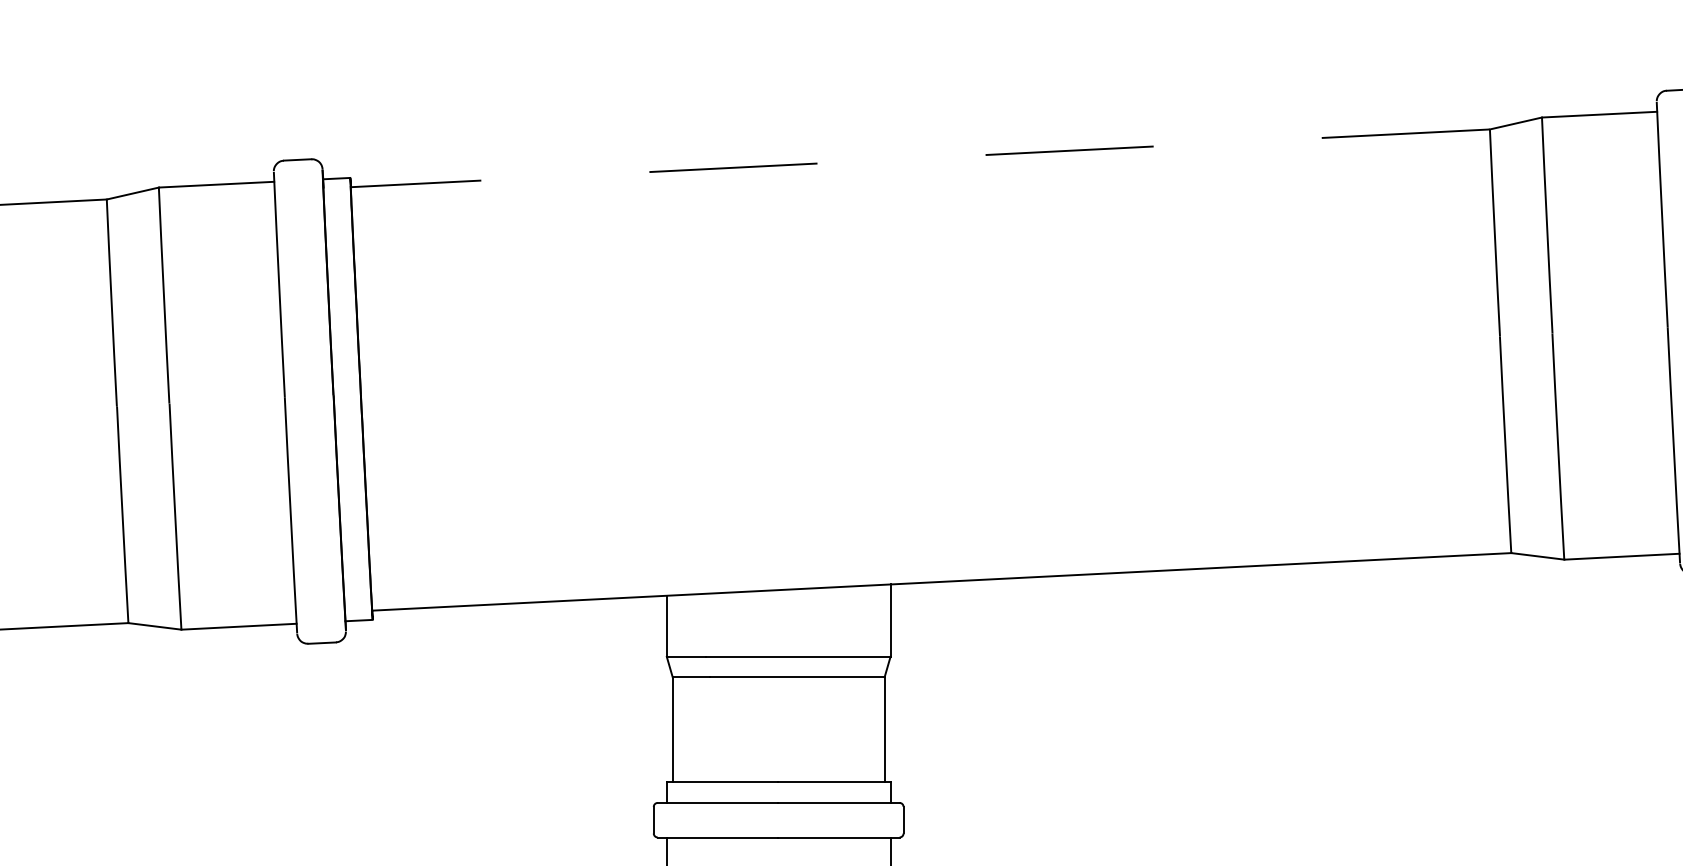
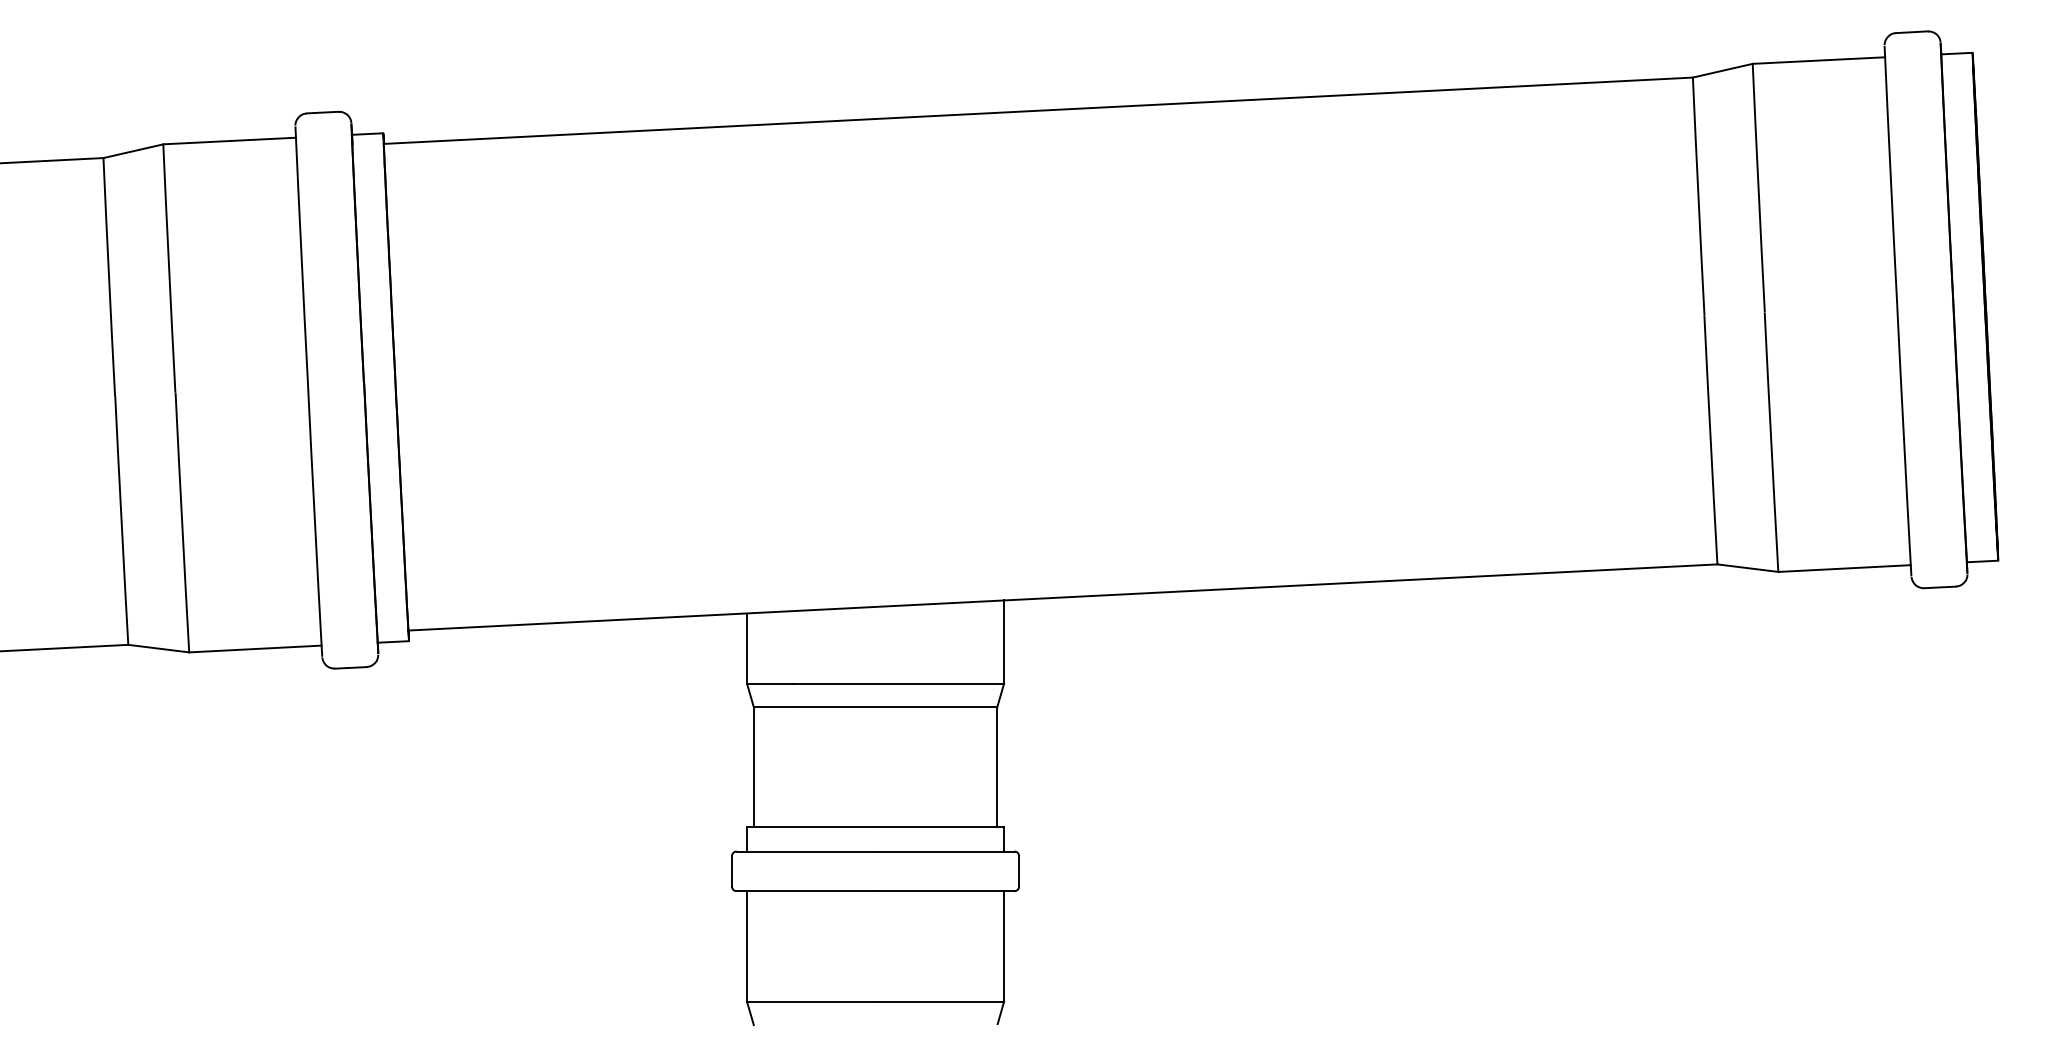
line: (919, 158) -> (1037, 110), dashed -> solid

